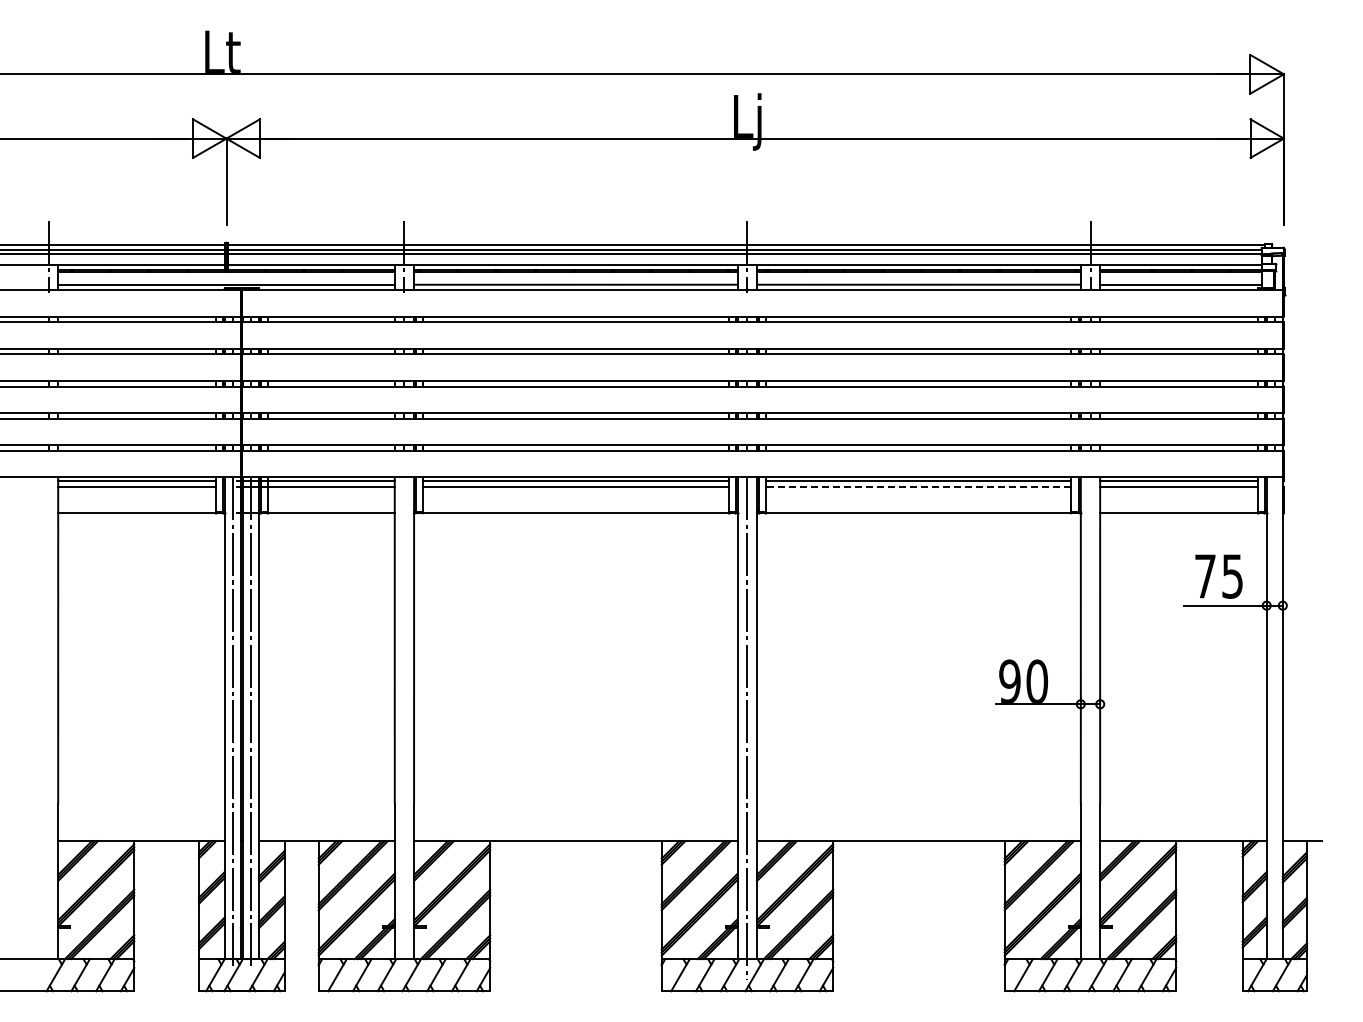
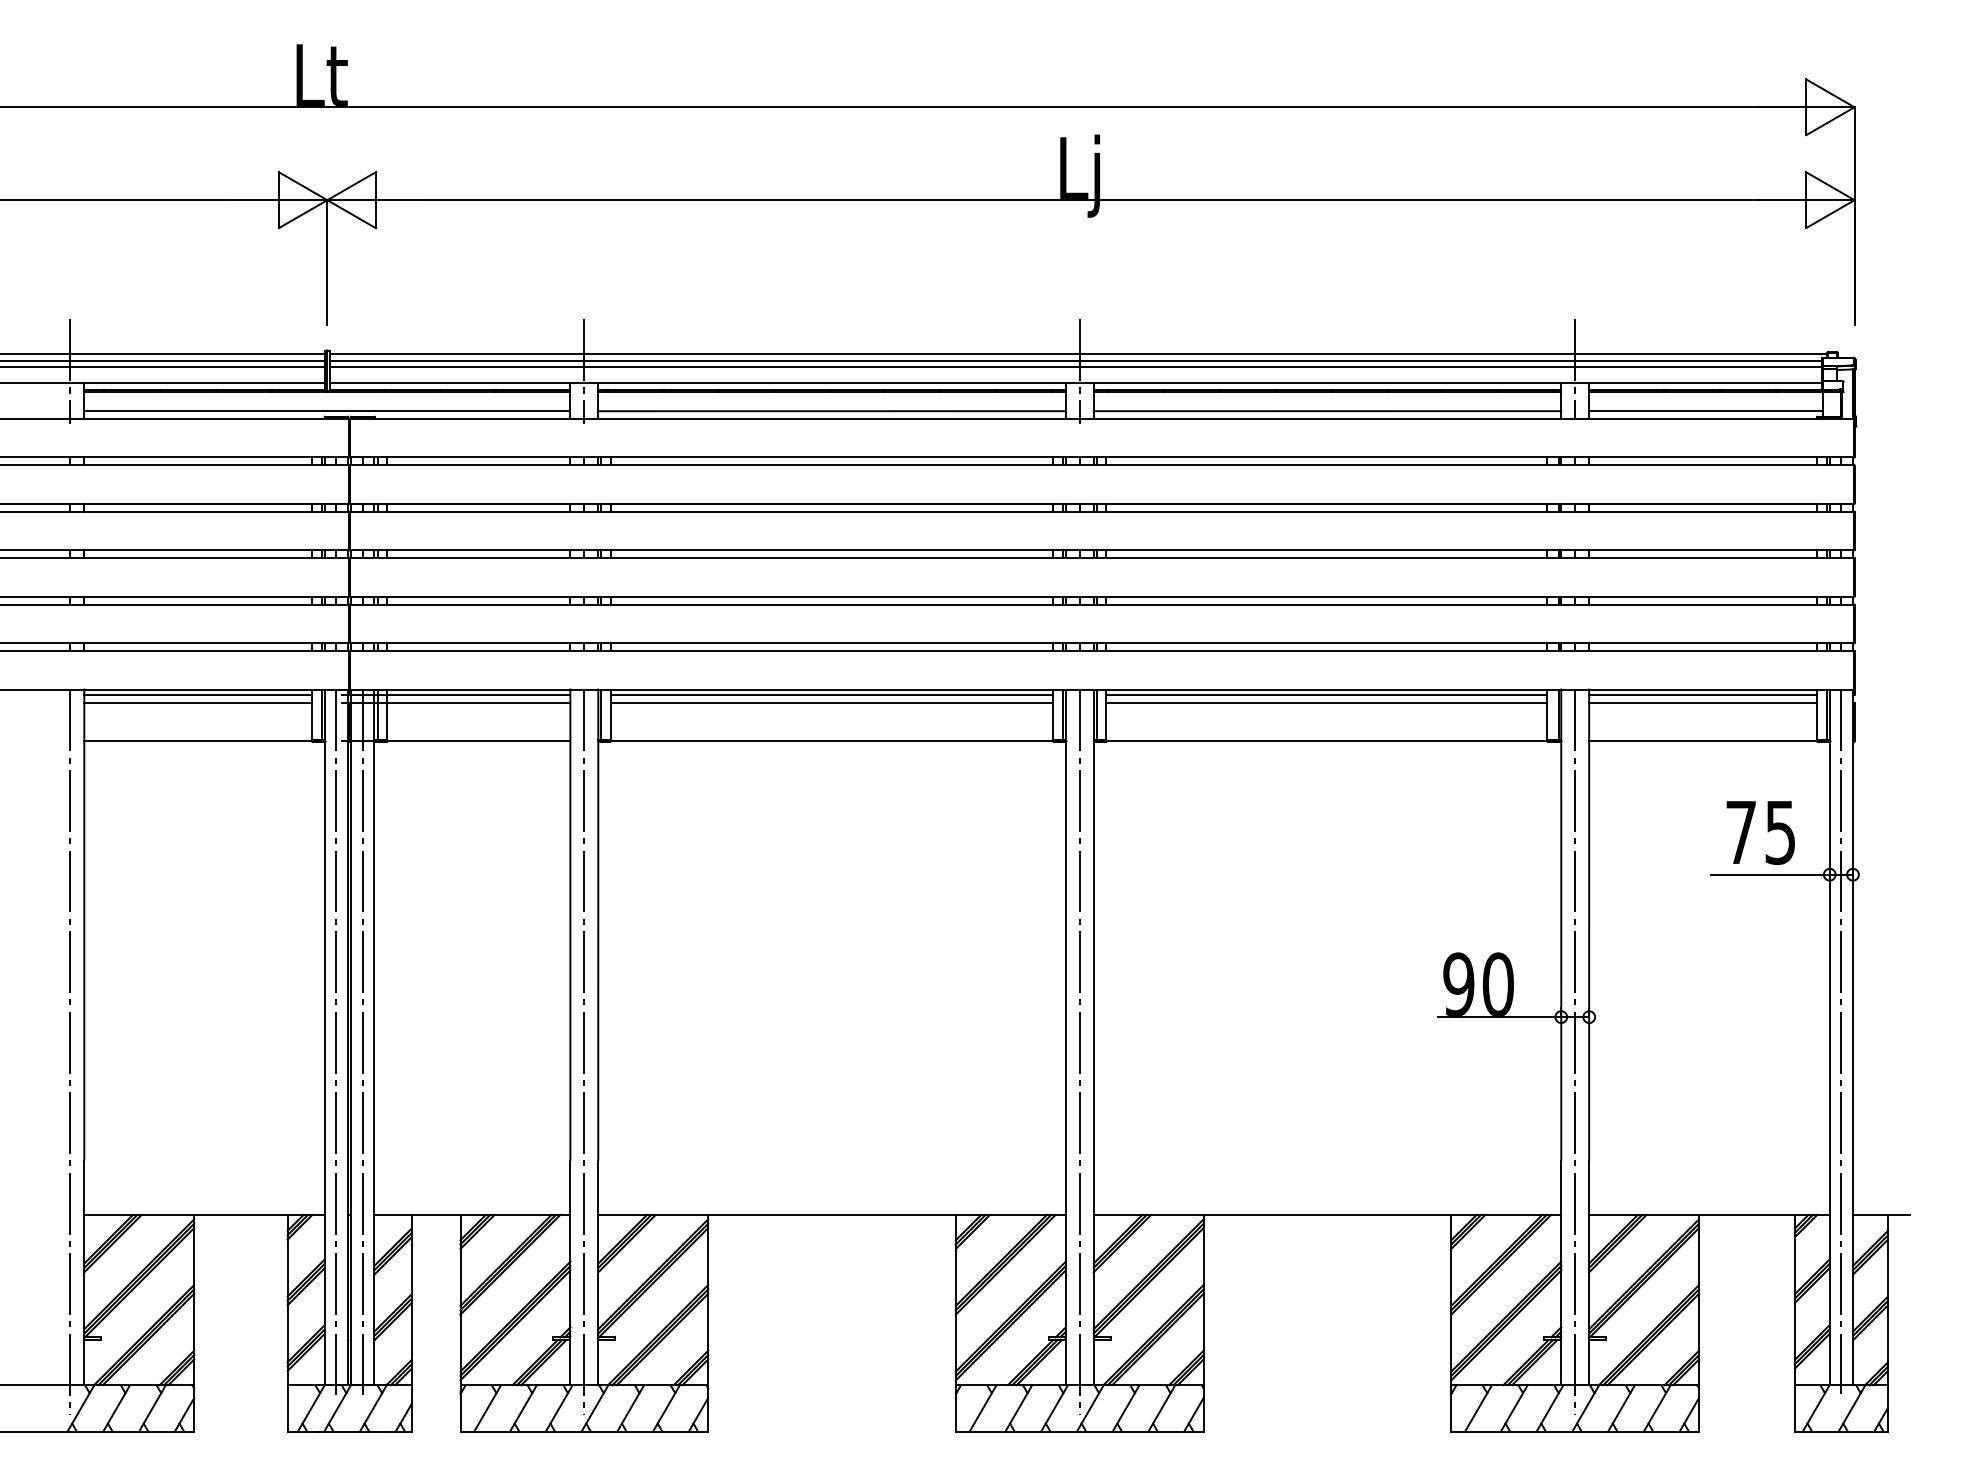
line: (918, 486) -> (1326, 702), dashed -> solid
line: (1274, 721) -> (1840, 1042), added
line: (48, 728) -> (70, 1052), added
line: (404, 728) -> (584, 1052), added
line: (1090, 728) -> (1575, 1052), added

